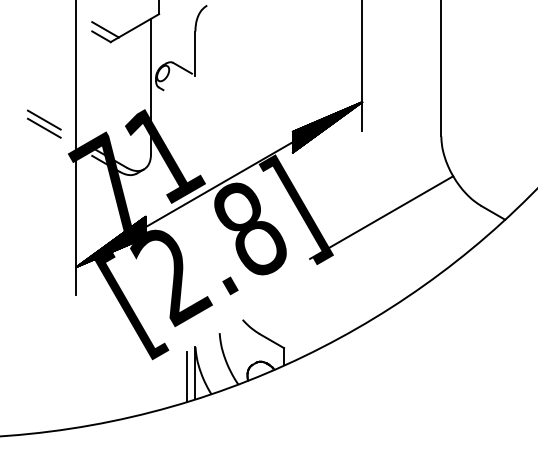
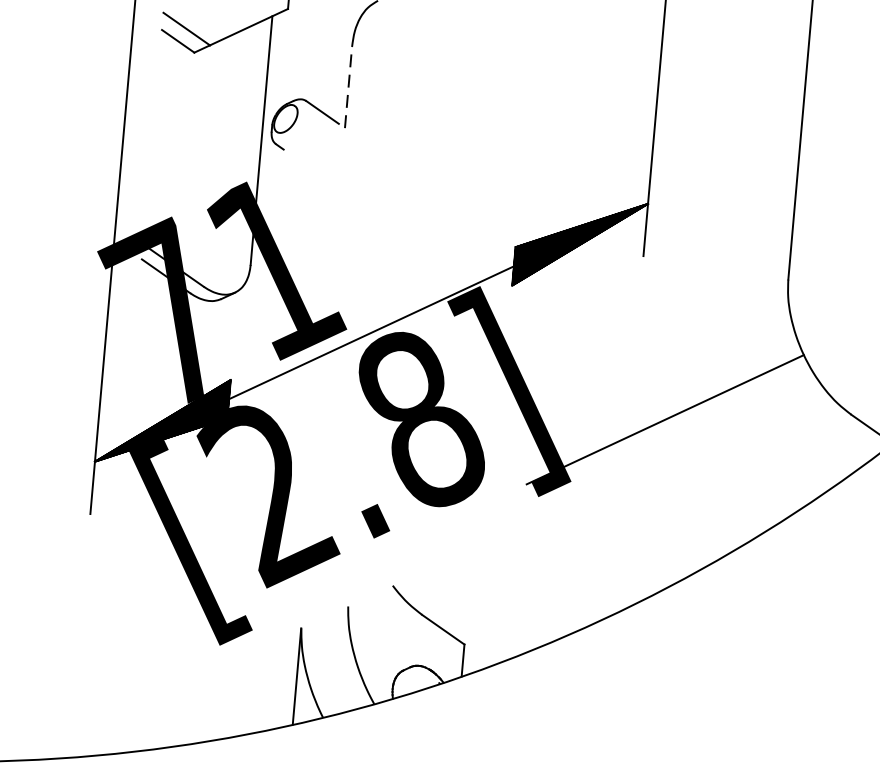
line: (195, 53) -> (348, 87), solid -> dashed
part: (44, 123) -> (59, 191), removed
line: (187, 376) -> (281, 681), removed

